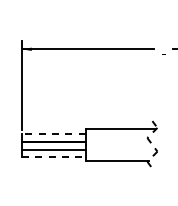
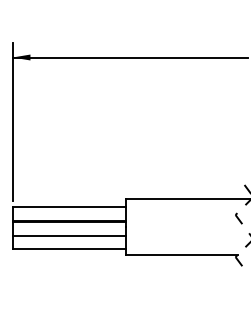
line: (53, 133) -> (68, 206), dashed -> solid
line: (54, 156) -> (70, 247), dashed -> solid

